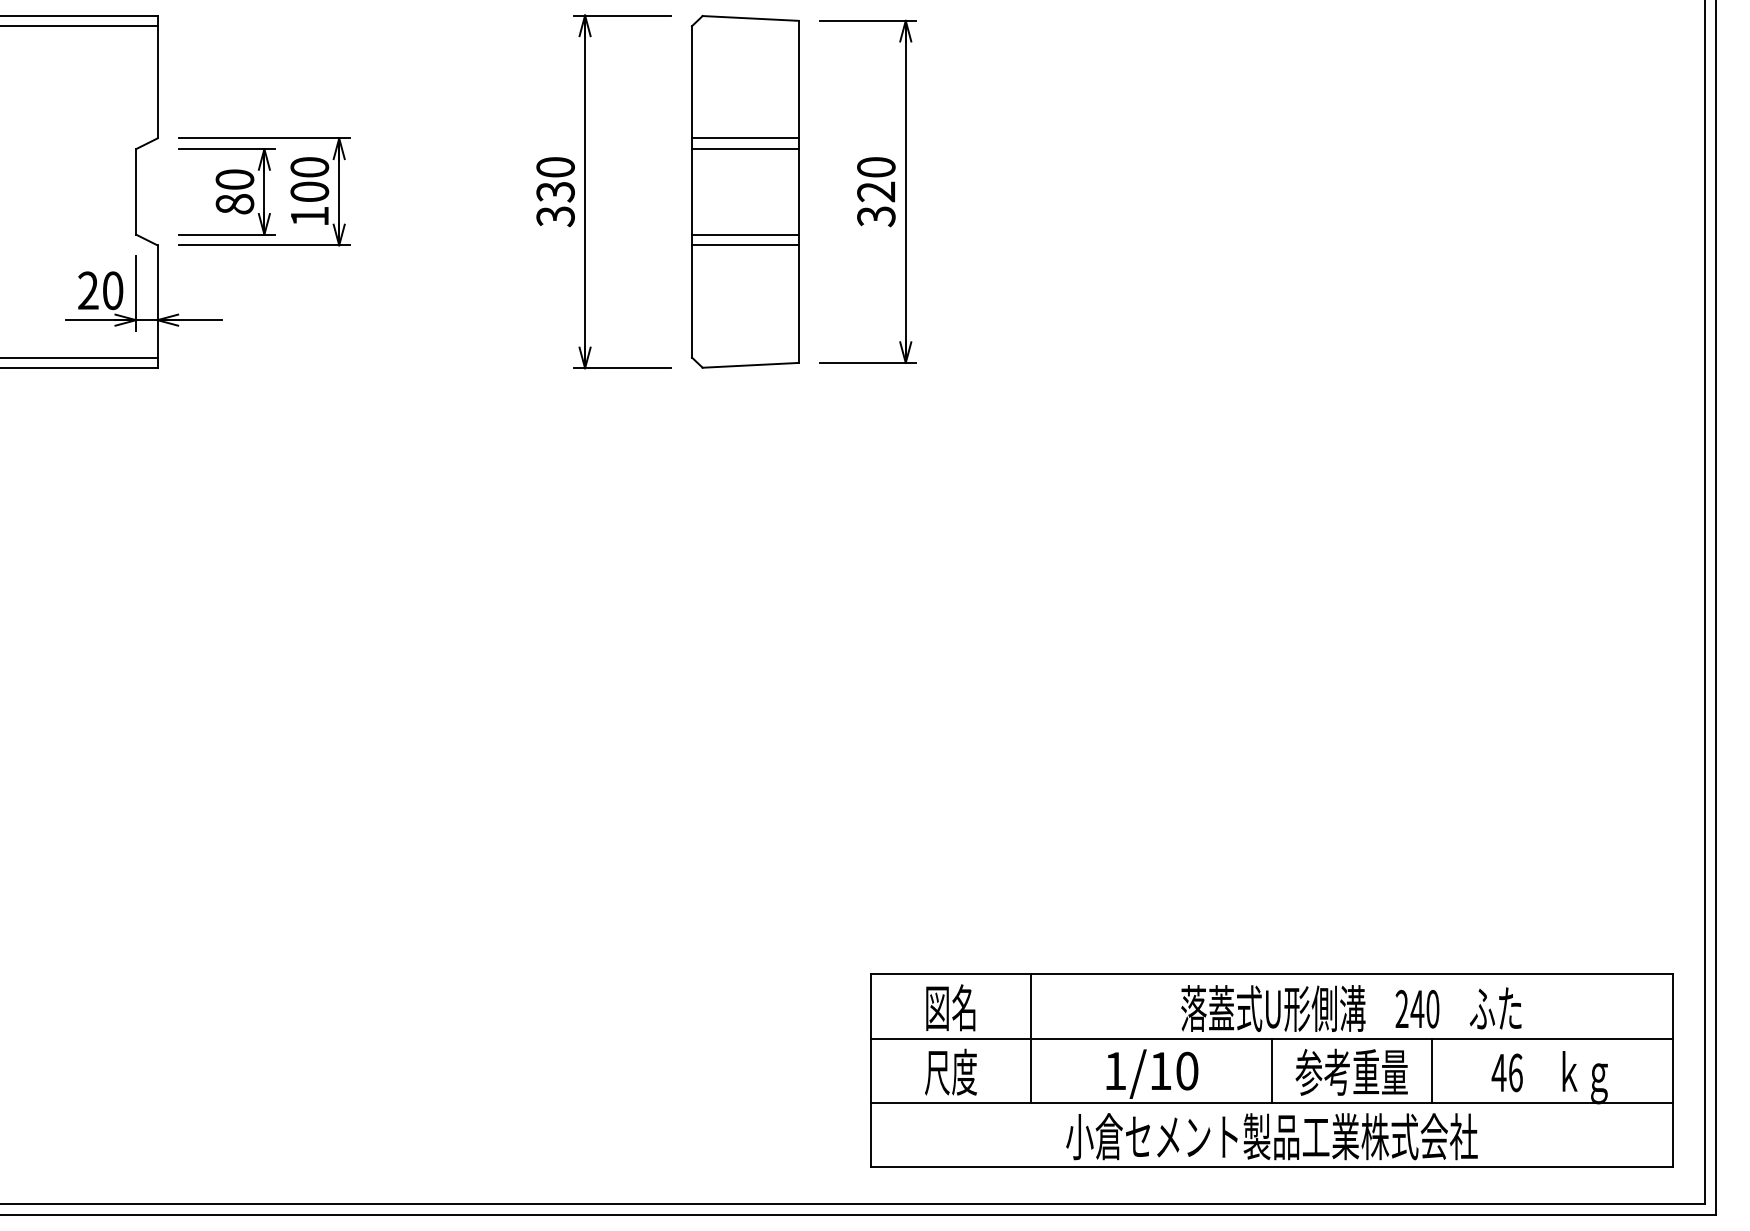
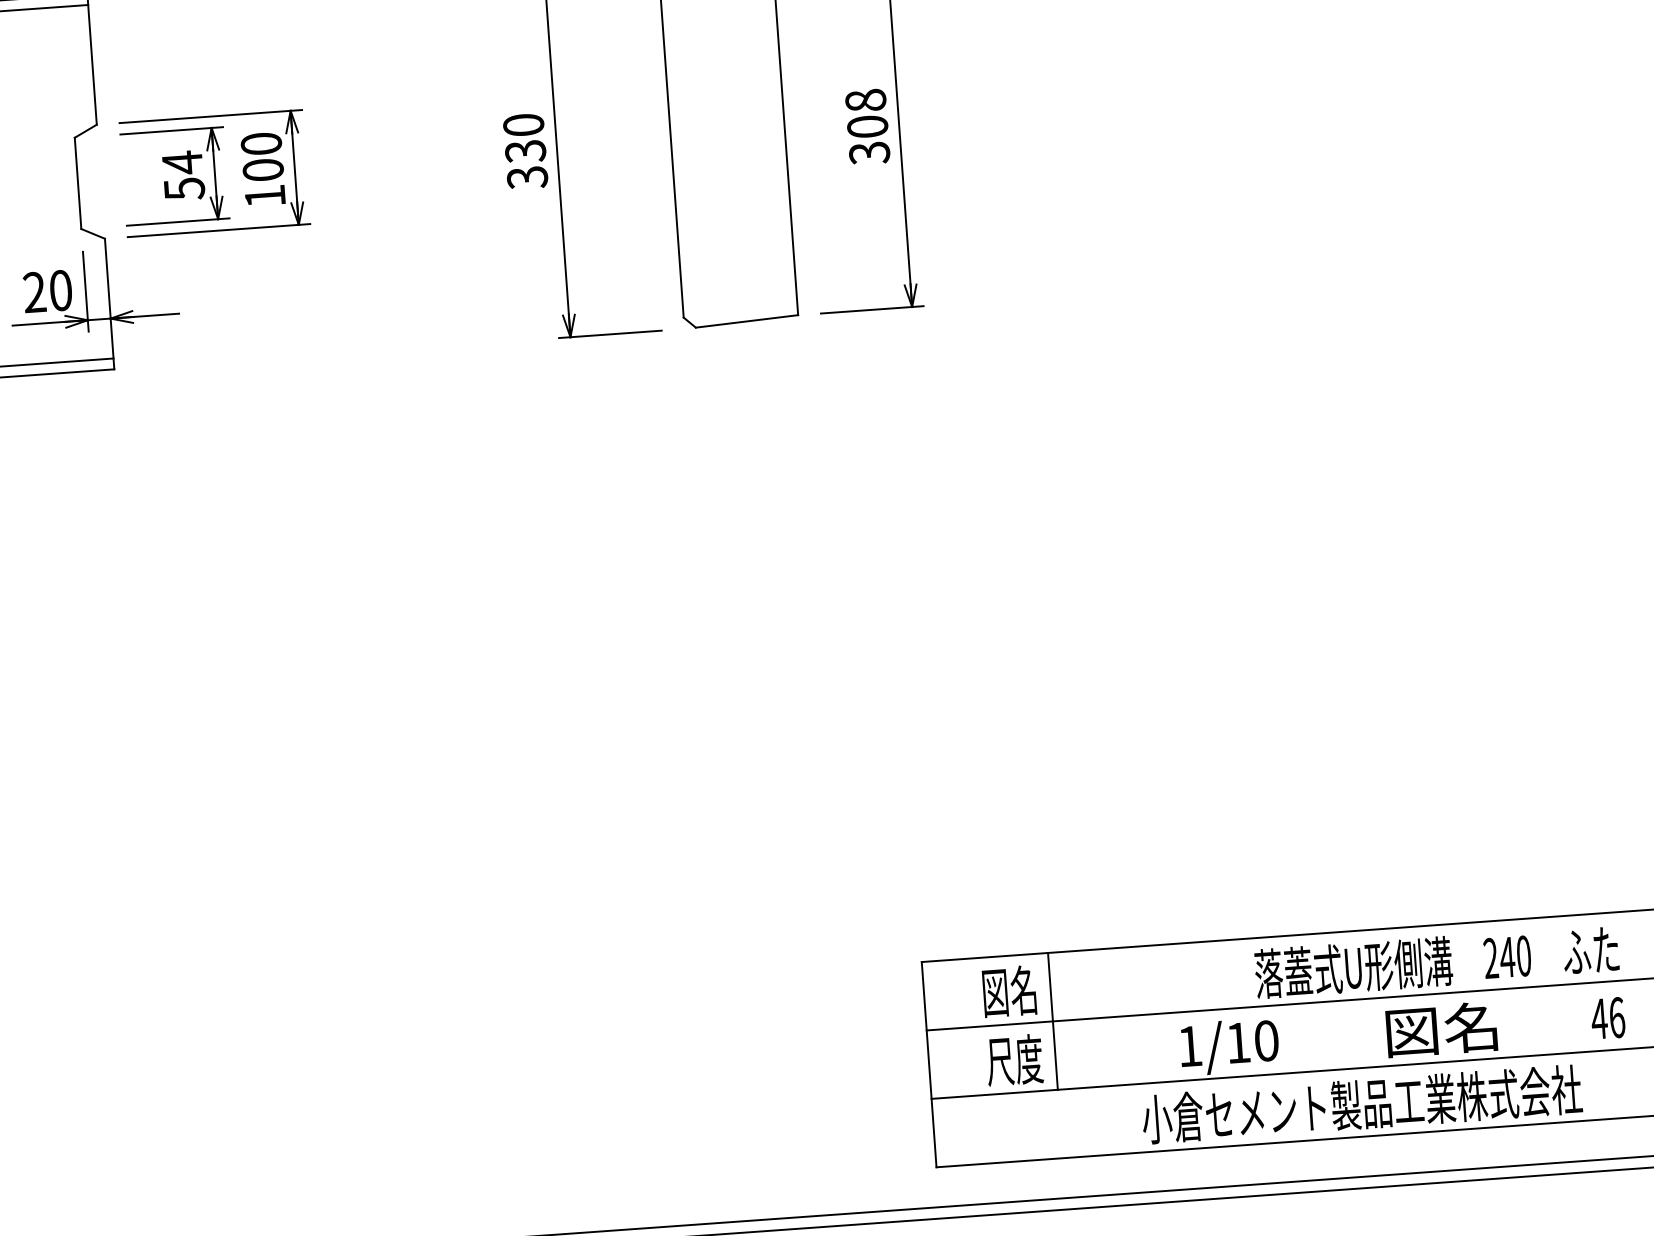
line: (744, 138) -> (722, 79), removed
line: (744, 149) -> (723, 91), removed
text: (876, 179) -> (866, 113), 320 -> 308
text: (234, 191) -> (182, 175), 80 -> 54
line: (744, 234) -> (730, 182), removed
line: (744, 245) -> (731, 194), removed
line: (1031, 1038) -> (1053, 1021), moved
line: (1271, 1070) -> (1356, 1033), removed
line: (1432, 1070) -> (1528, 1021), removed
text: (1351, 1071) -> (1441, 1028), 参考重量 -> 図名

